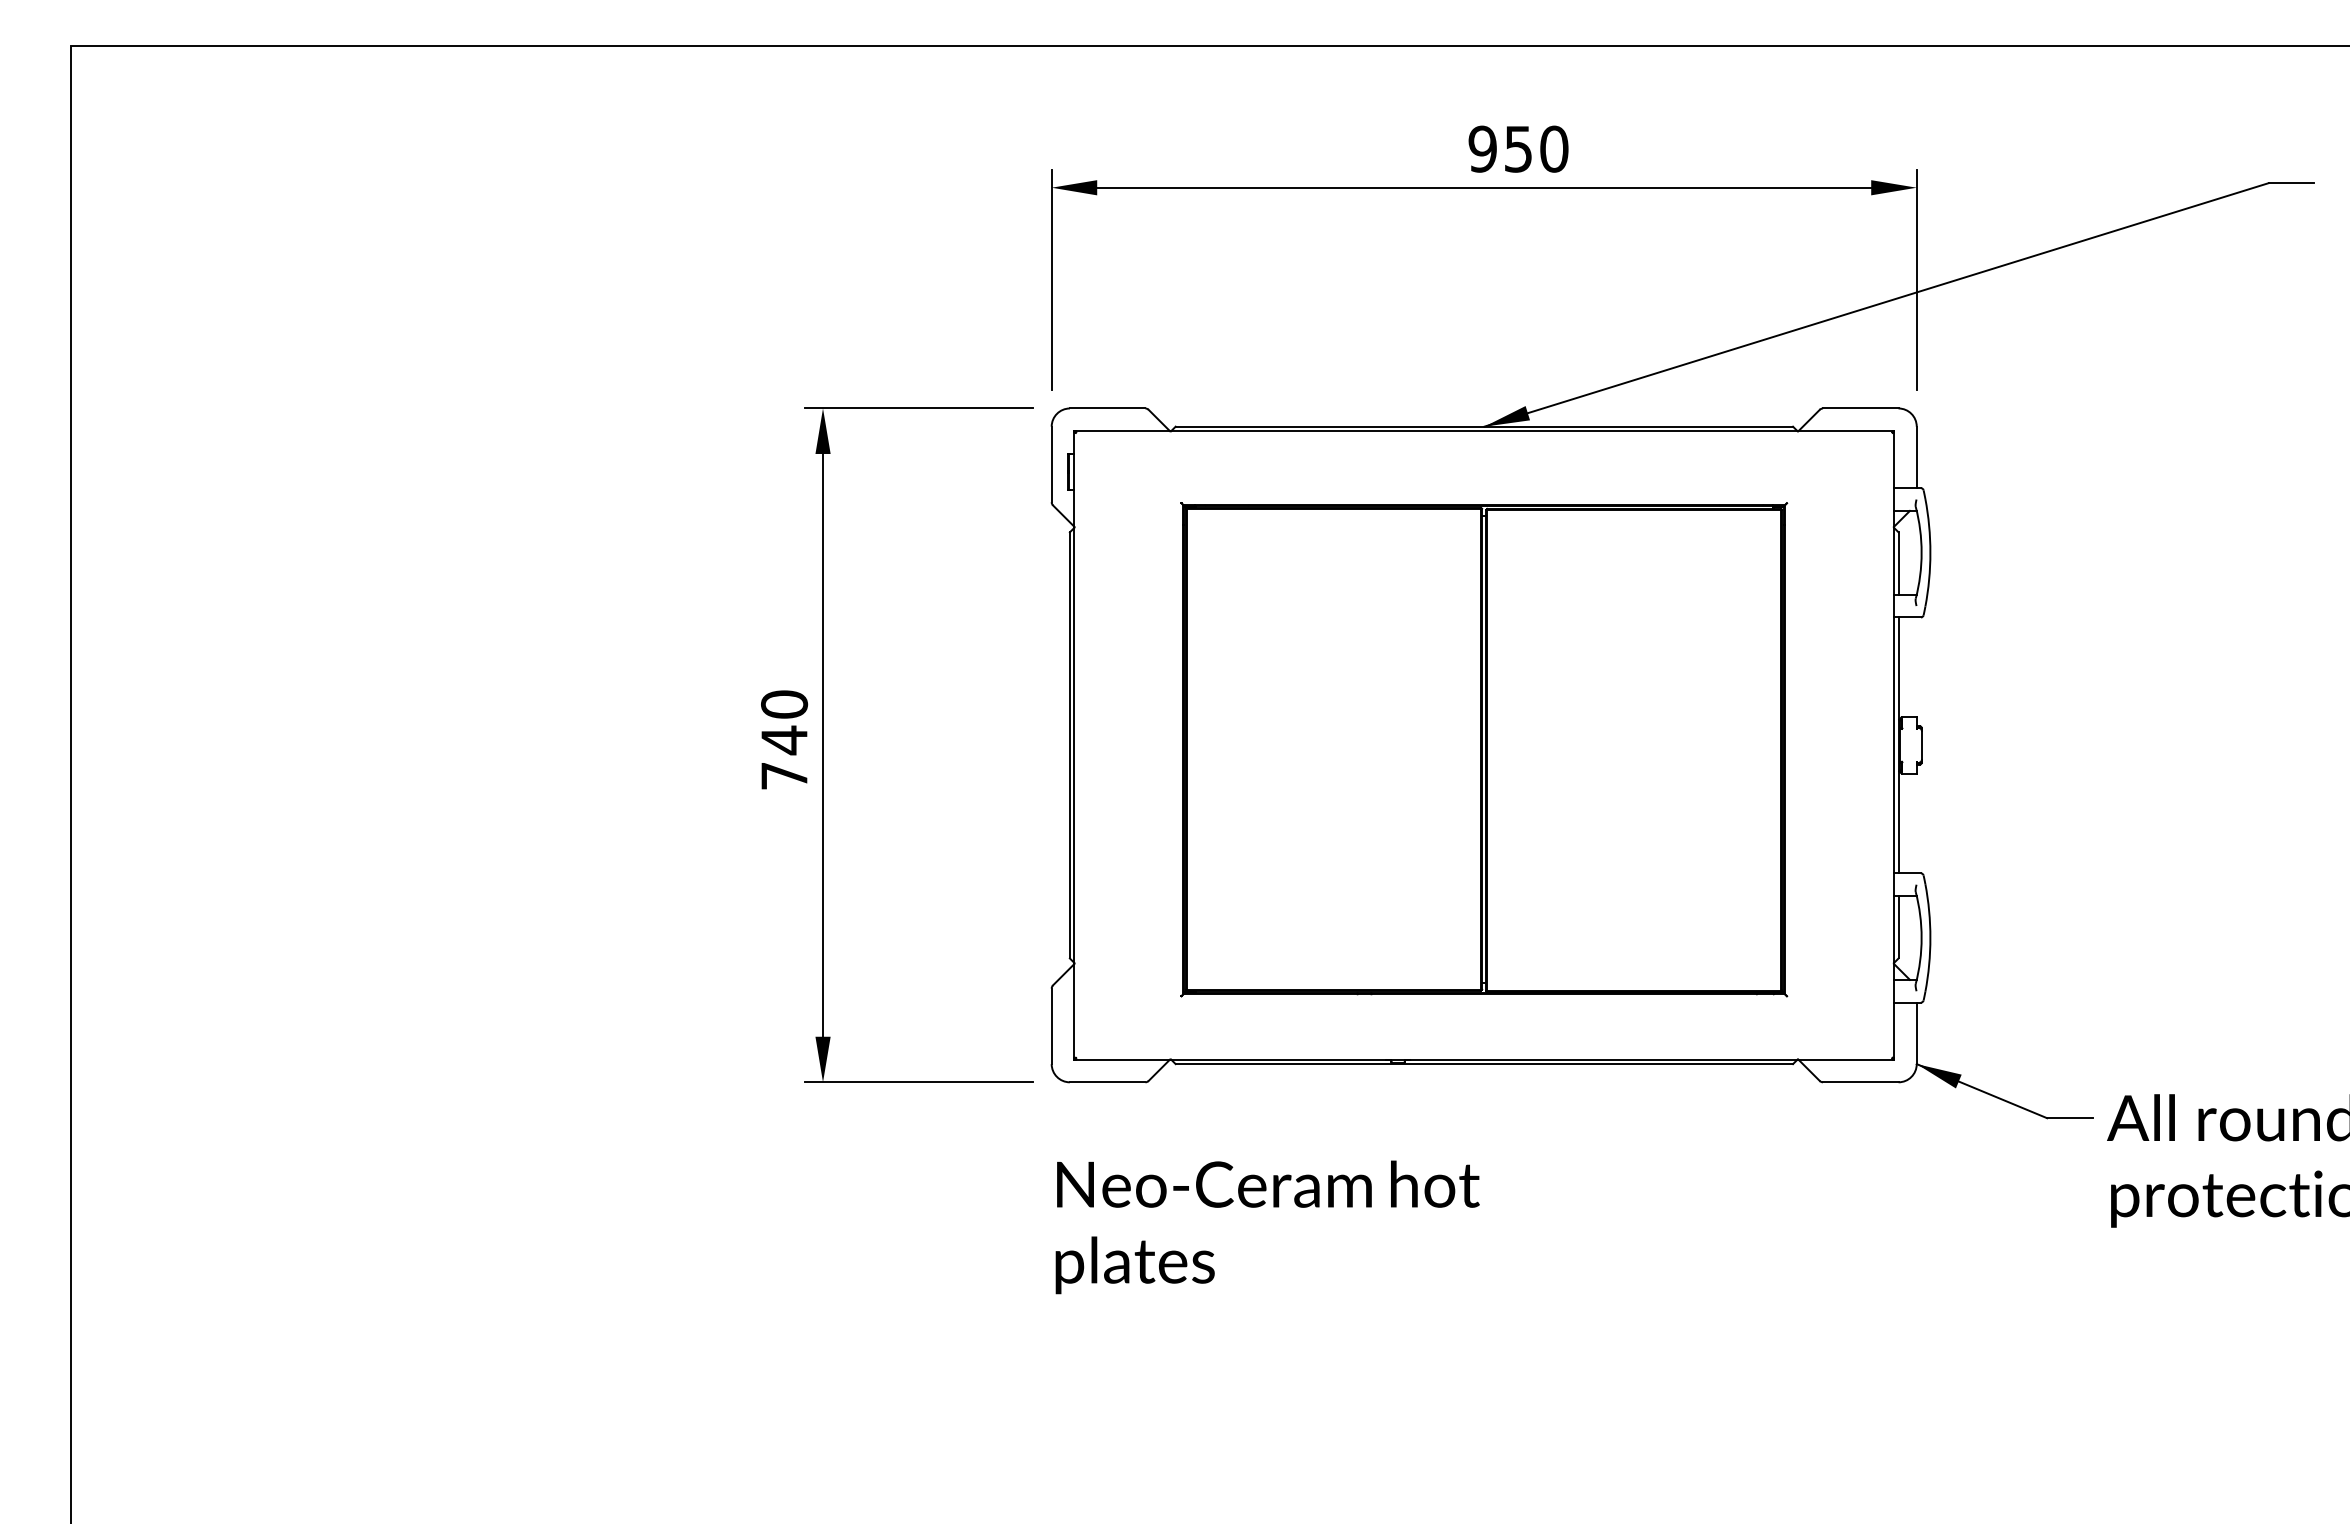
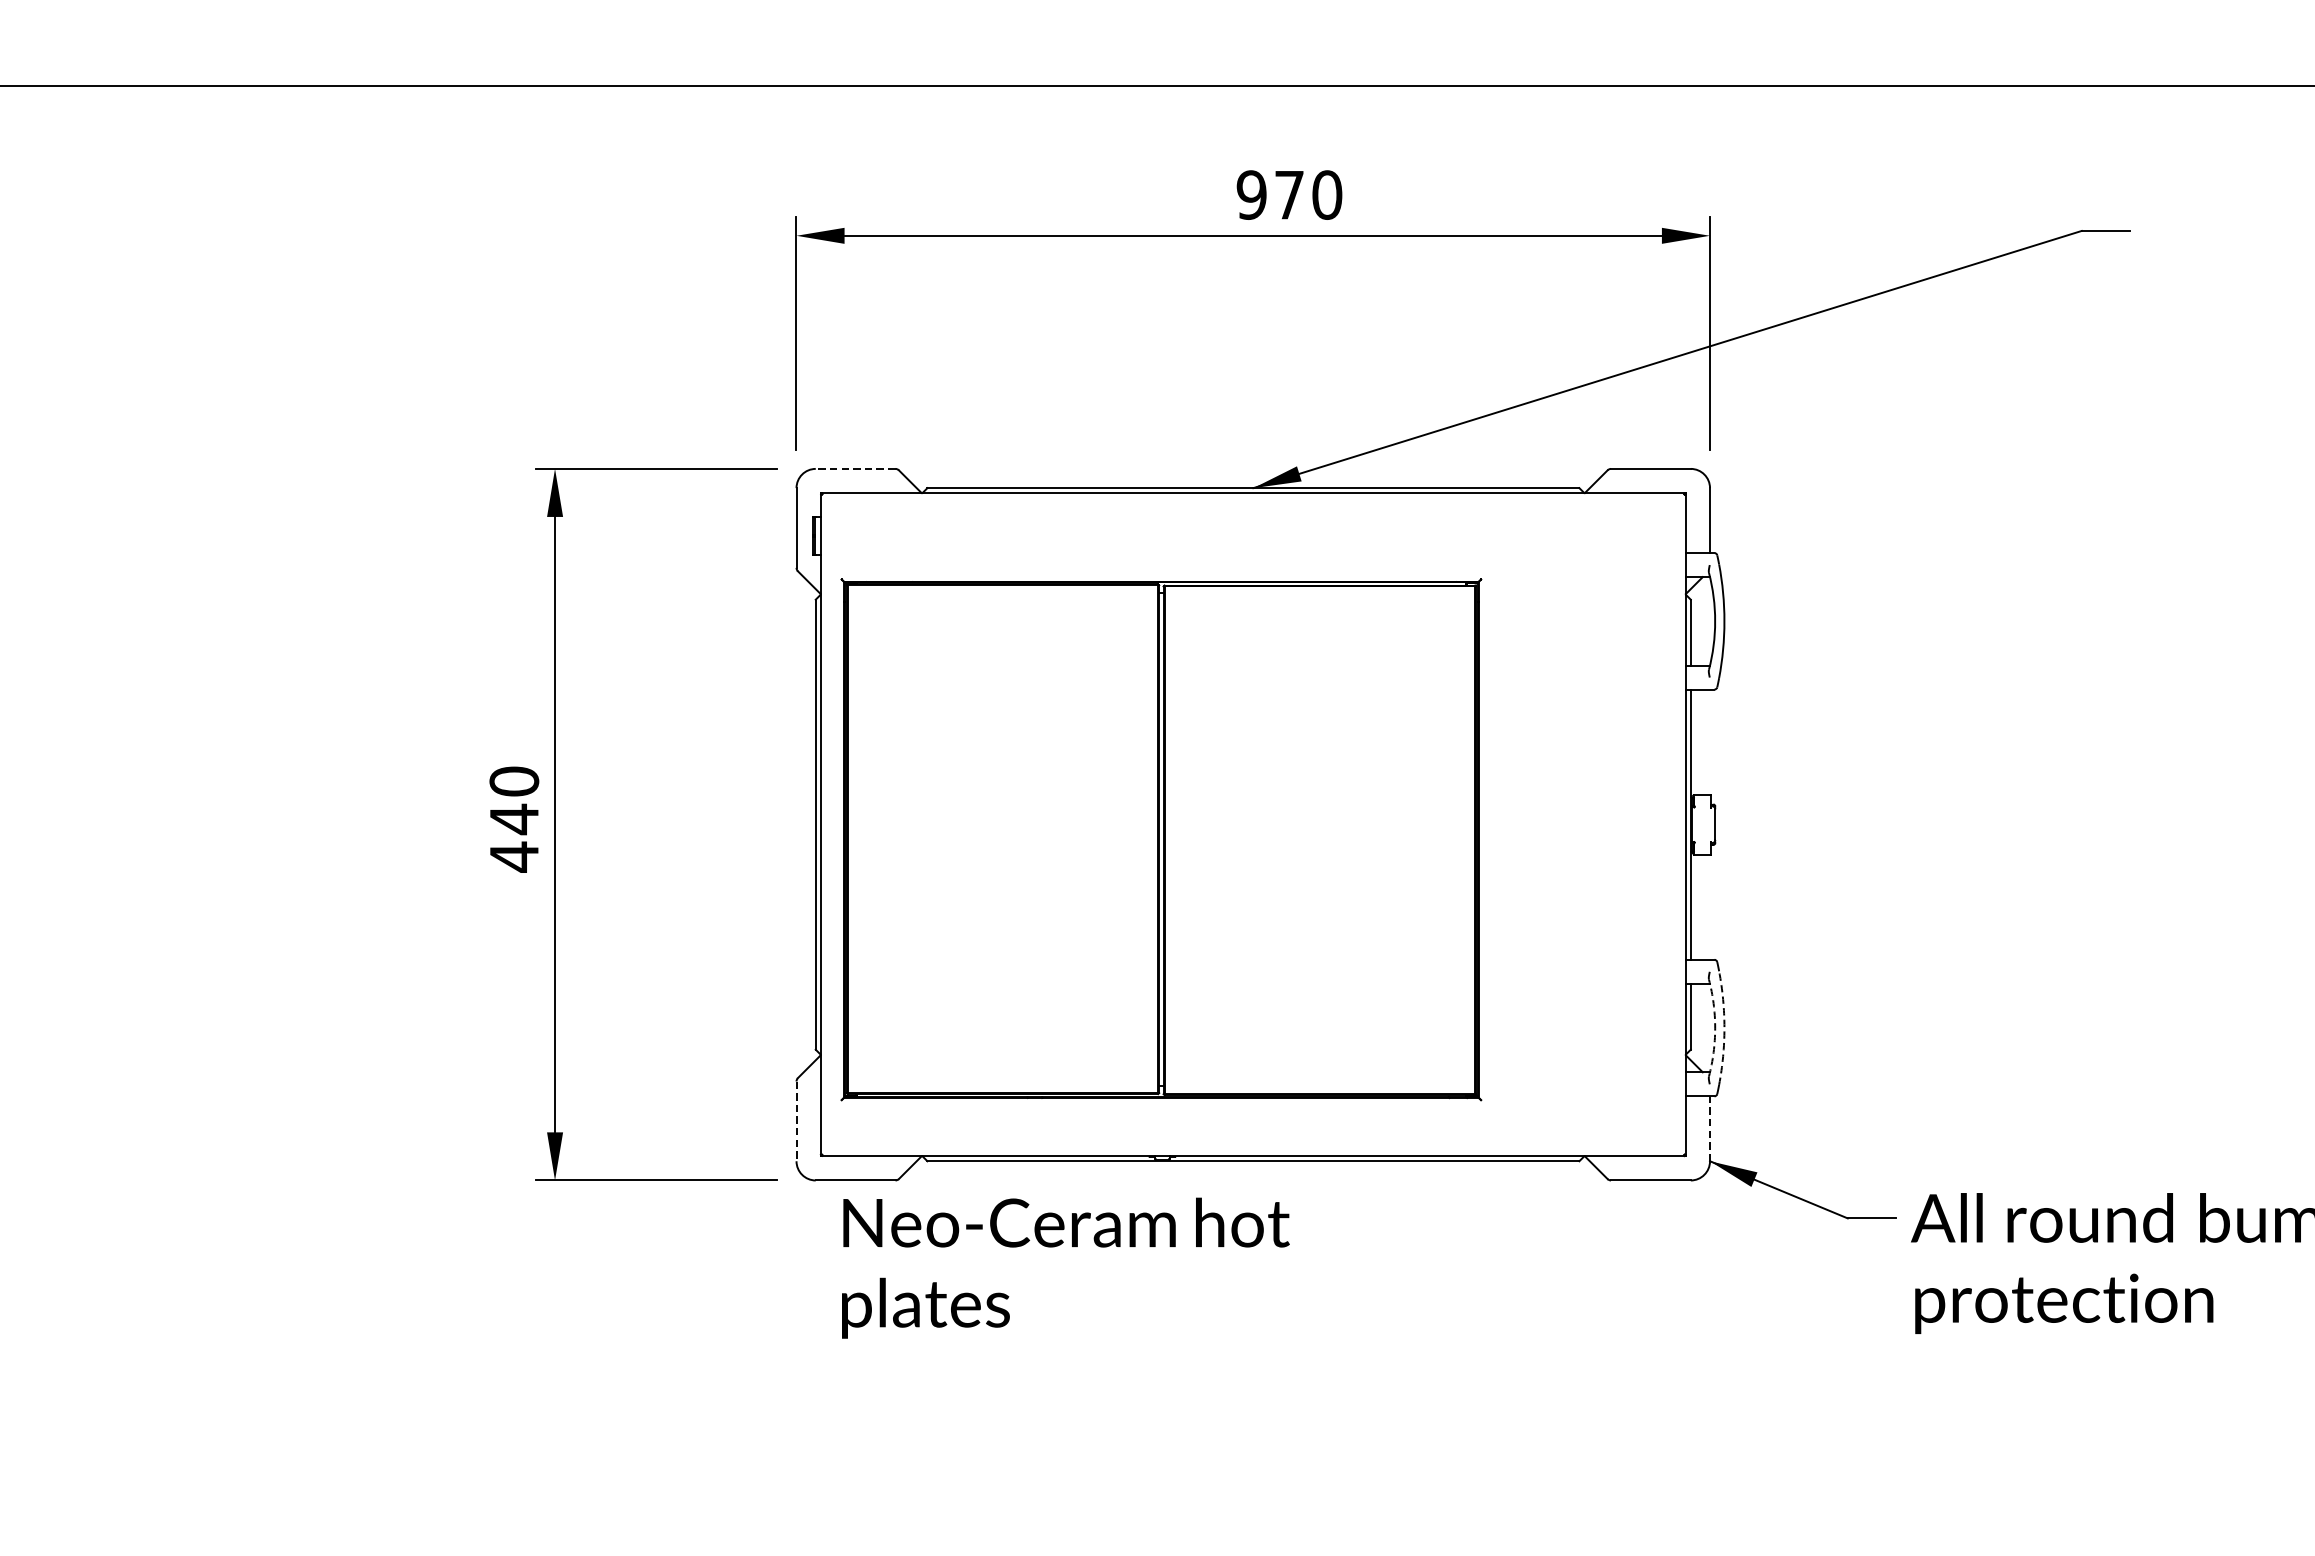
text: (1518, 149) -> (1289, 195), 950 -> 970
line: (1107, 408) -> (855, 468), solid -> dashed
part: (1484, 749) -> (1161, 839), moved
text: (784, 776) -> (514, 857), 740 -> 440
arc: (1921, 937) -> (1715, 1027), solid -> dashed
arc: (1930, 937) -> (1724, 1027), solid -> dashed
line: (1051, 1026) -> (796, 1121), solid -> dashed
line: (1916, 1033) -> (1709, 1128), solid -> dashed
text: (1267, 1227) -> (1065, 1268), moved

